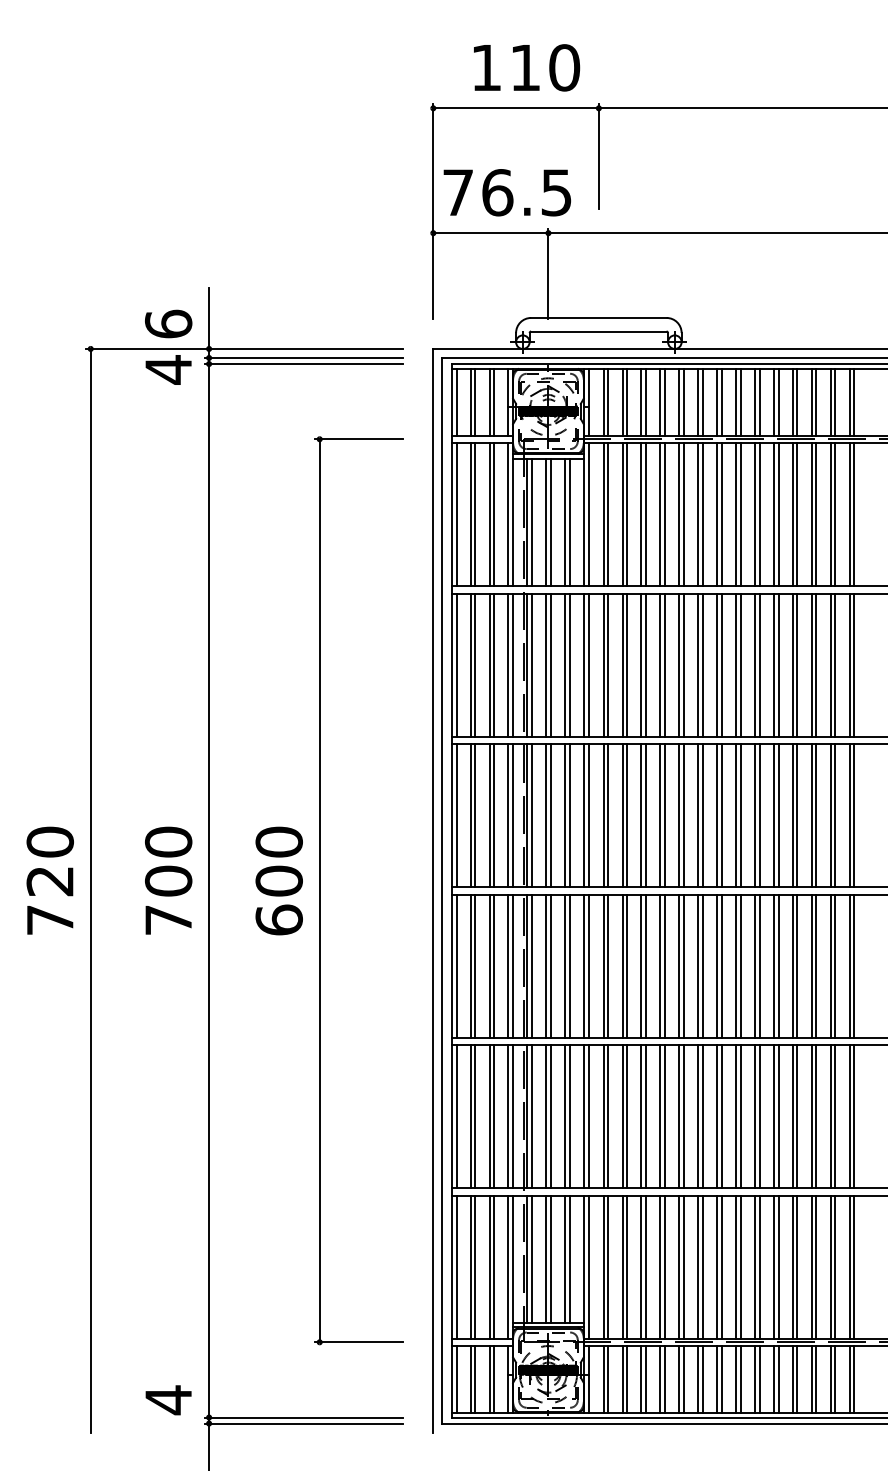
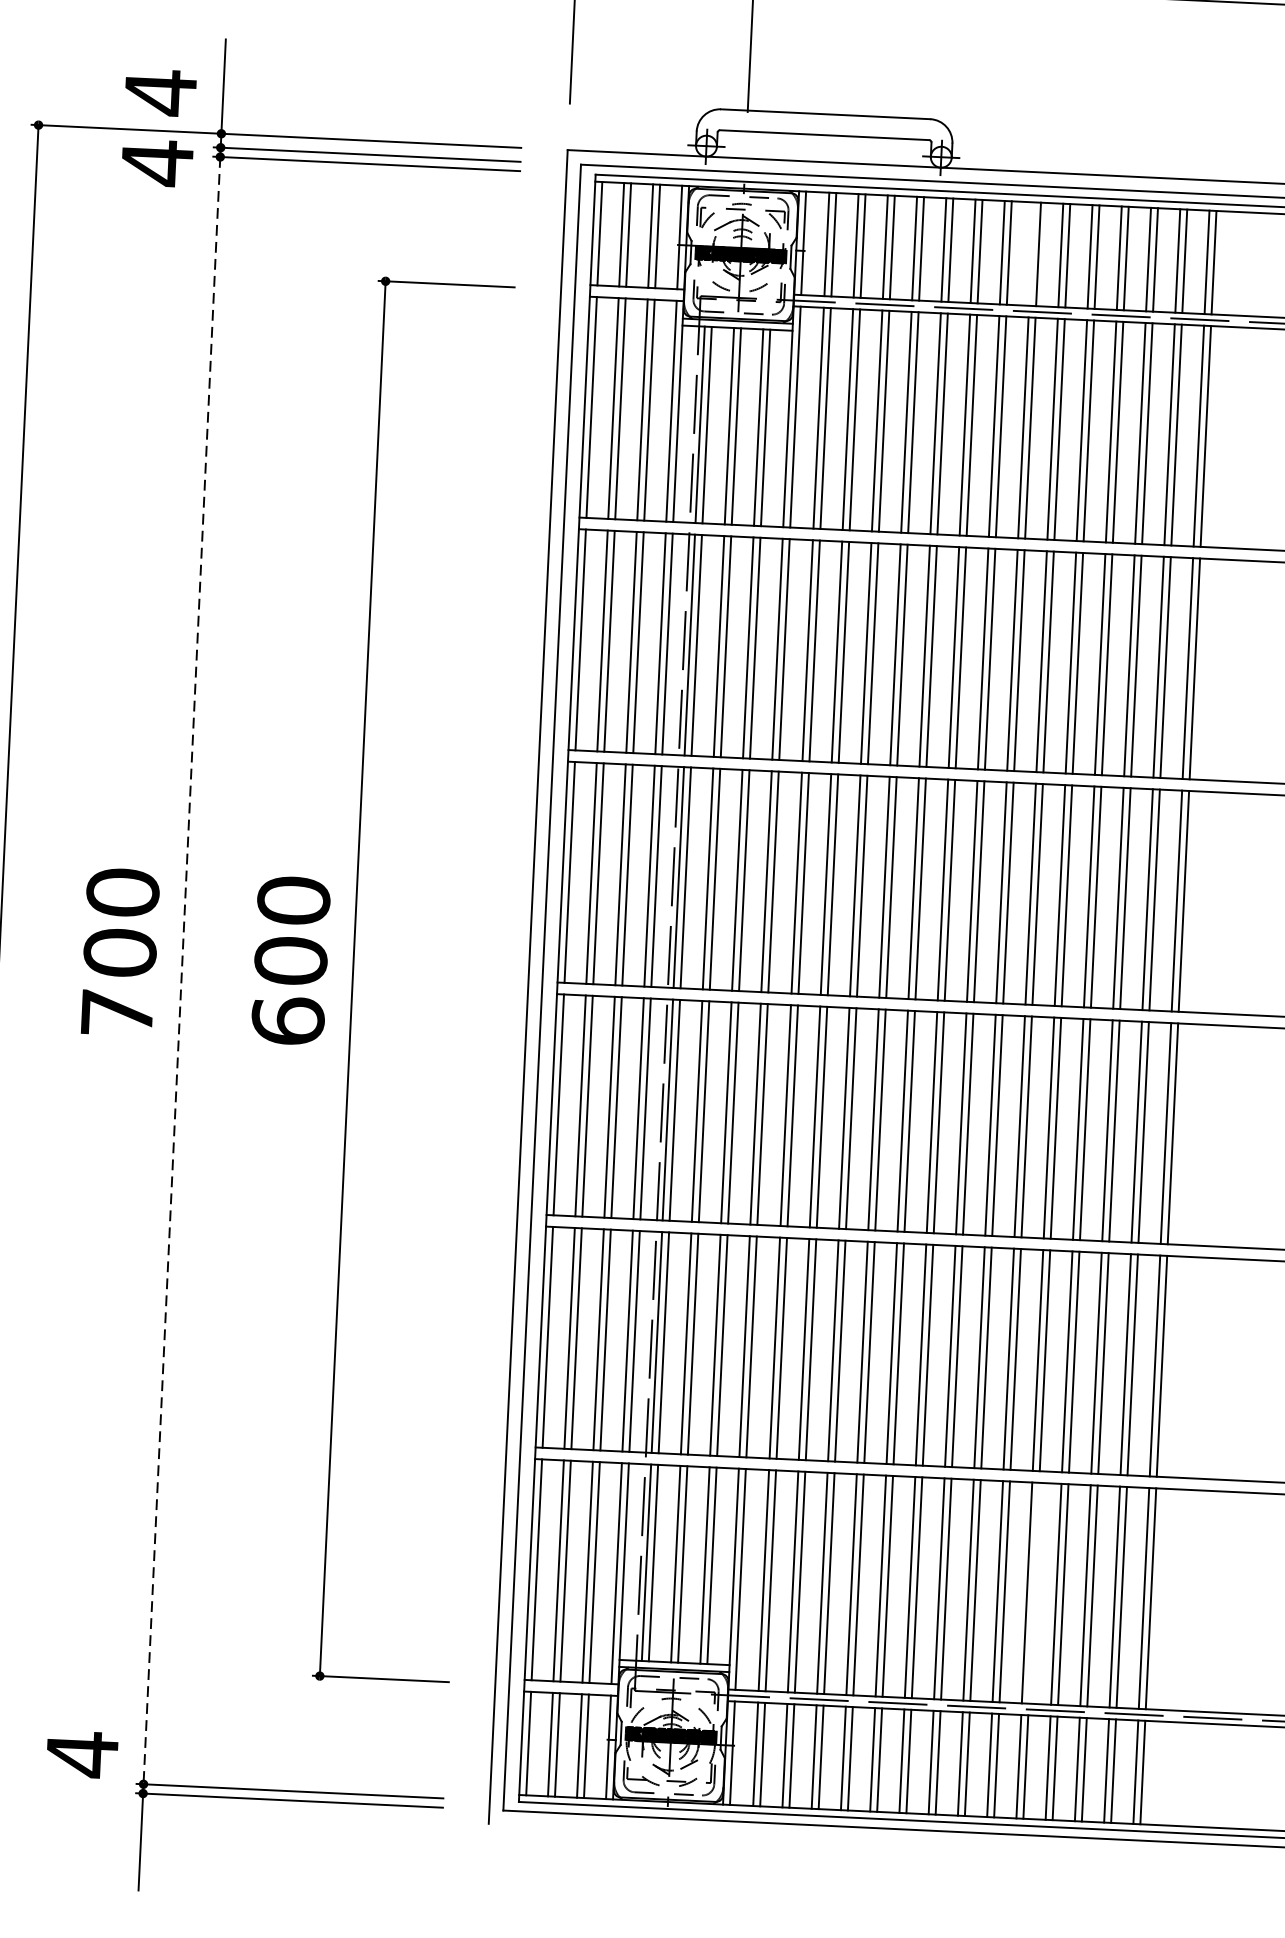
text: (168, 324) -> (160, 93), 6 -> 4
line: (736, 401) -> (1032, 253), removed
line: (209, 890) -> (182, 970), solid -> dashed
line: (778, 1266) -> (1034, 1592), removed

